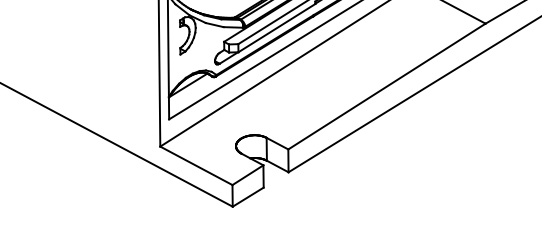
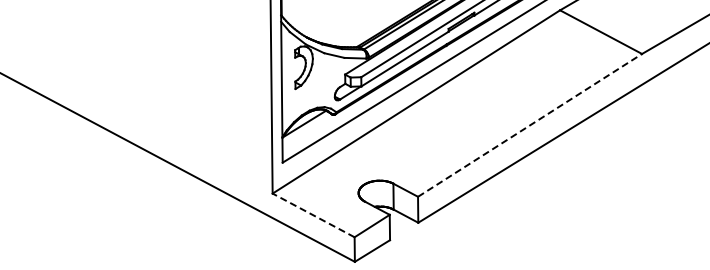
line: (387, 86) -> (530, 125), solid -> dashed
line: (196, 165) -> (313, 215), solid -> dashed

